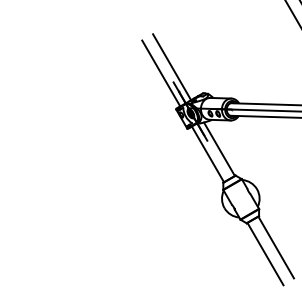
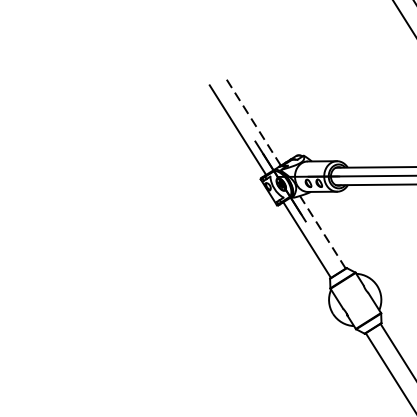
line: (171, 66) -> (251, 119), solid -> dashed
line: (219, 149) -> (322, 232), solid -> dashed

